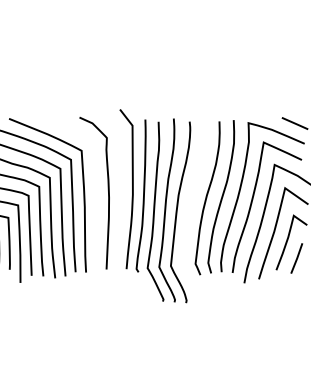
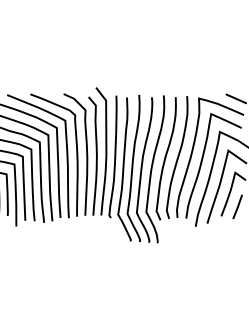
curve: (95, 193) -> (76, 154), added
curve: (120, 194) -> (96, 155), added
curve: (190, 210) -> (152, 168), added

